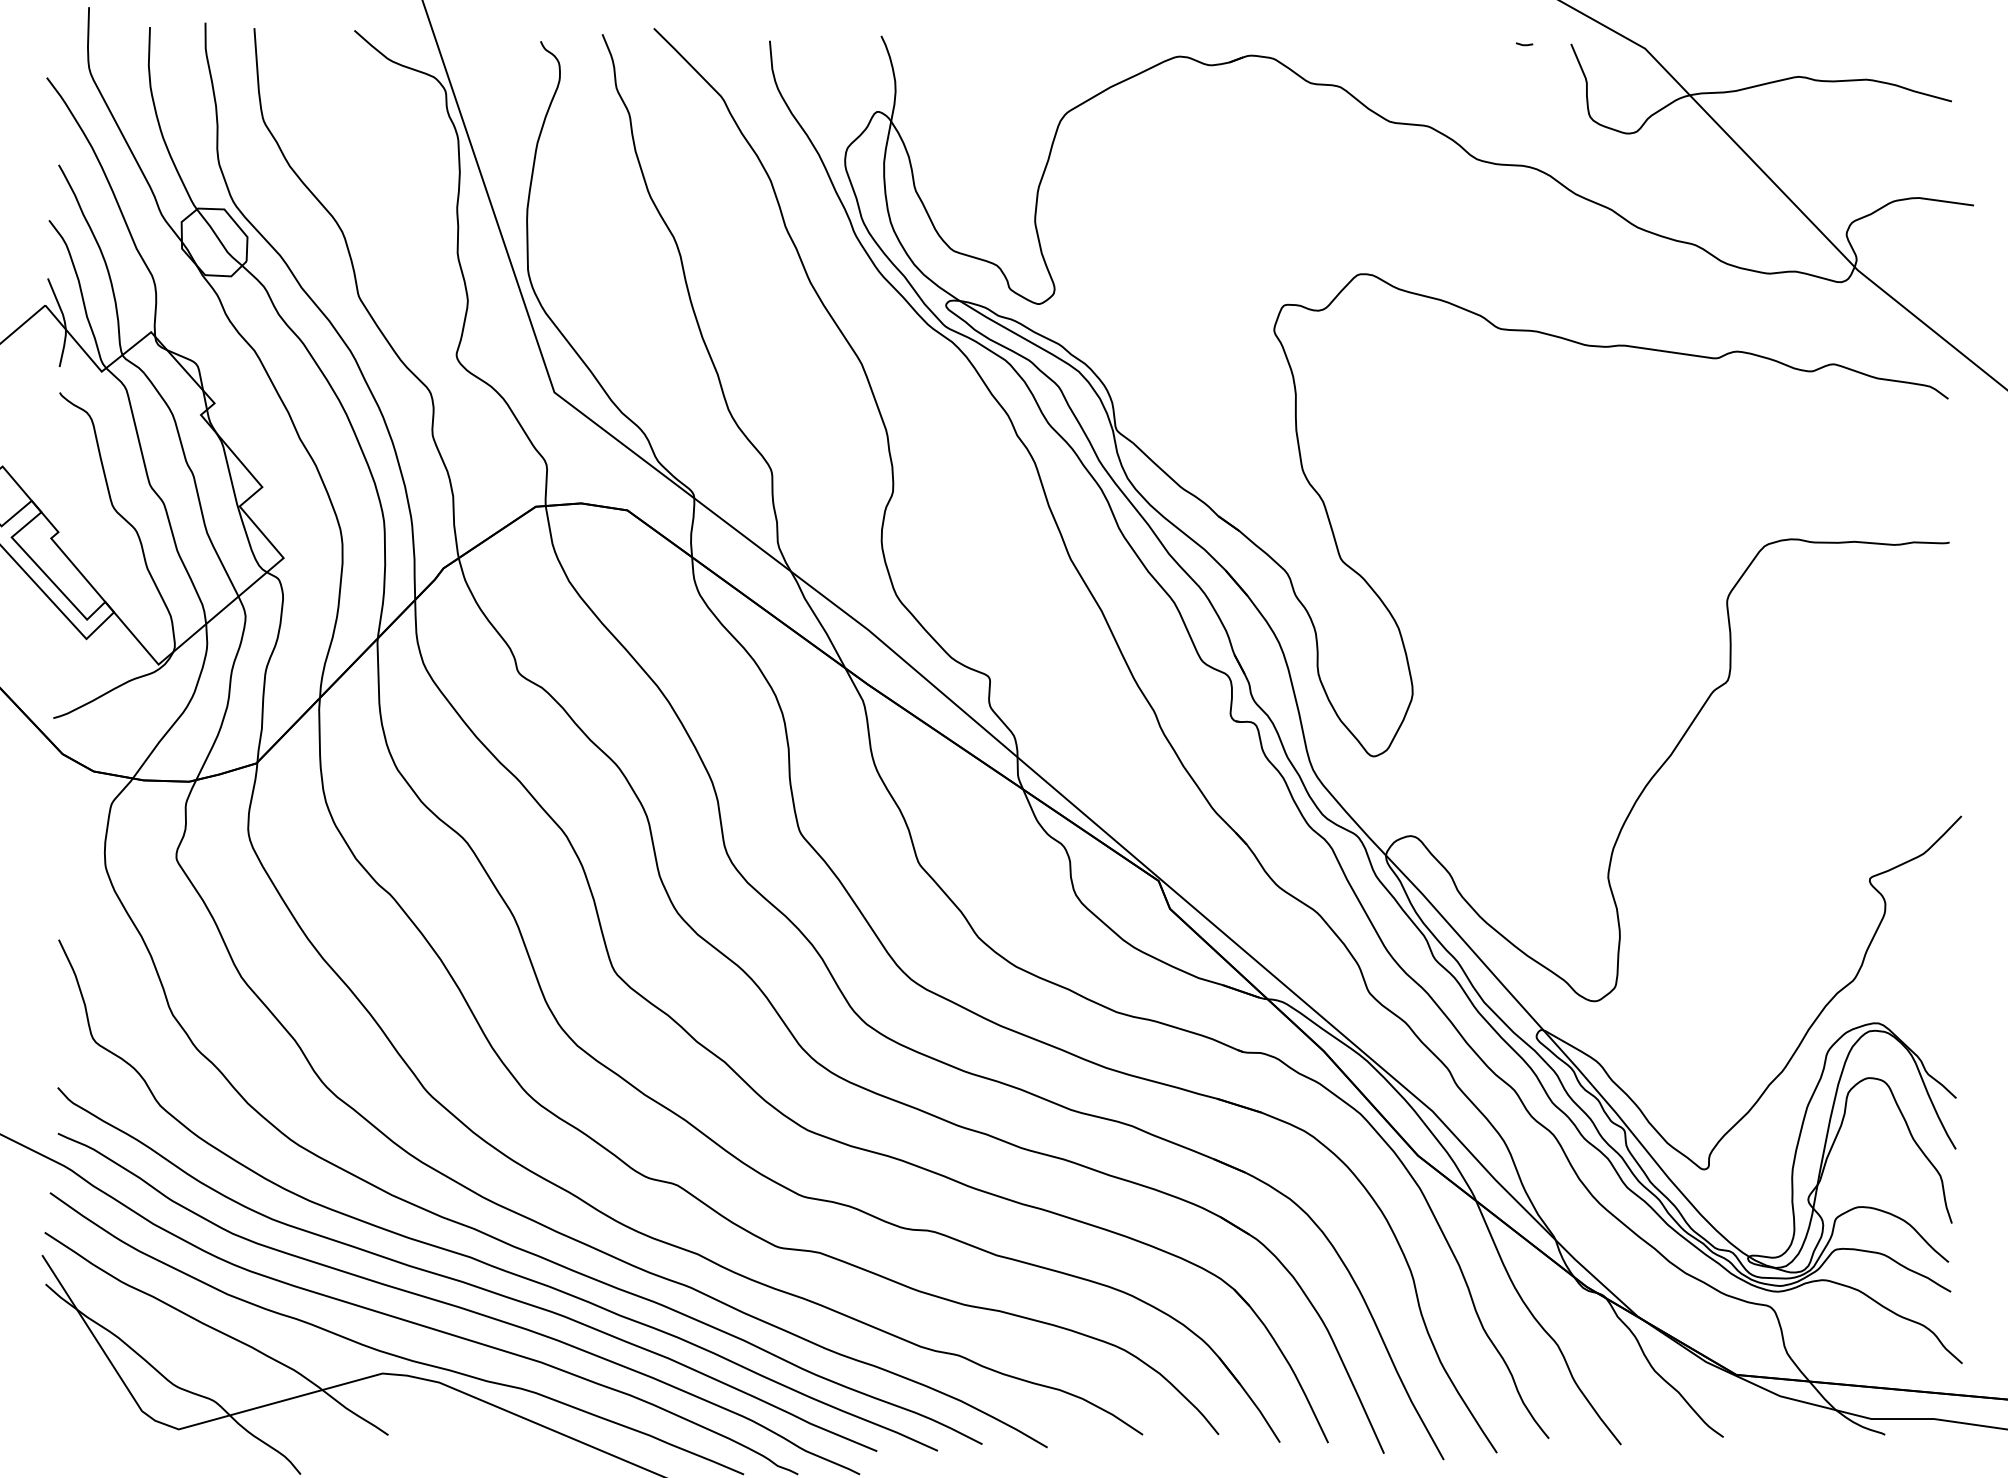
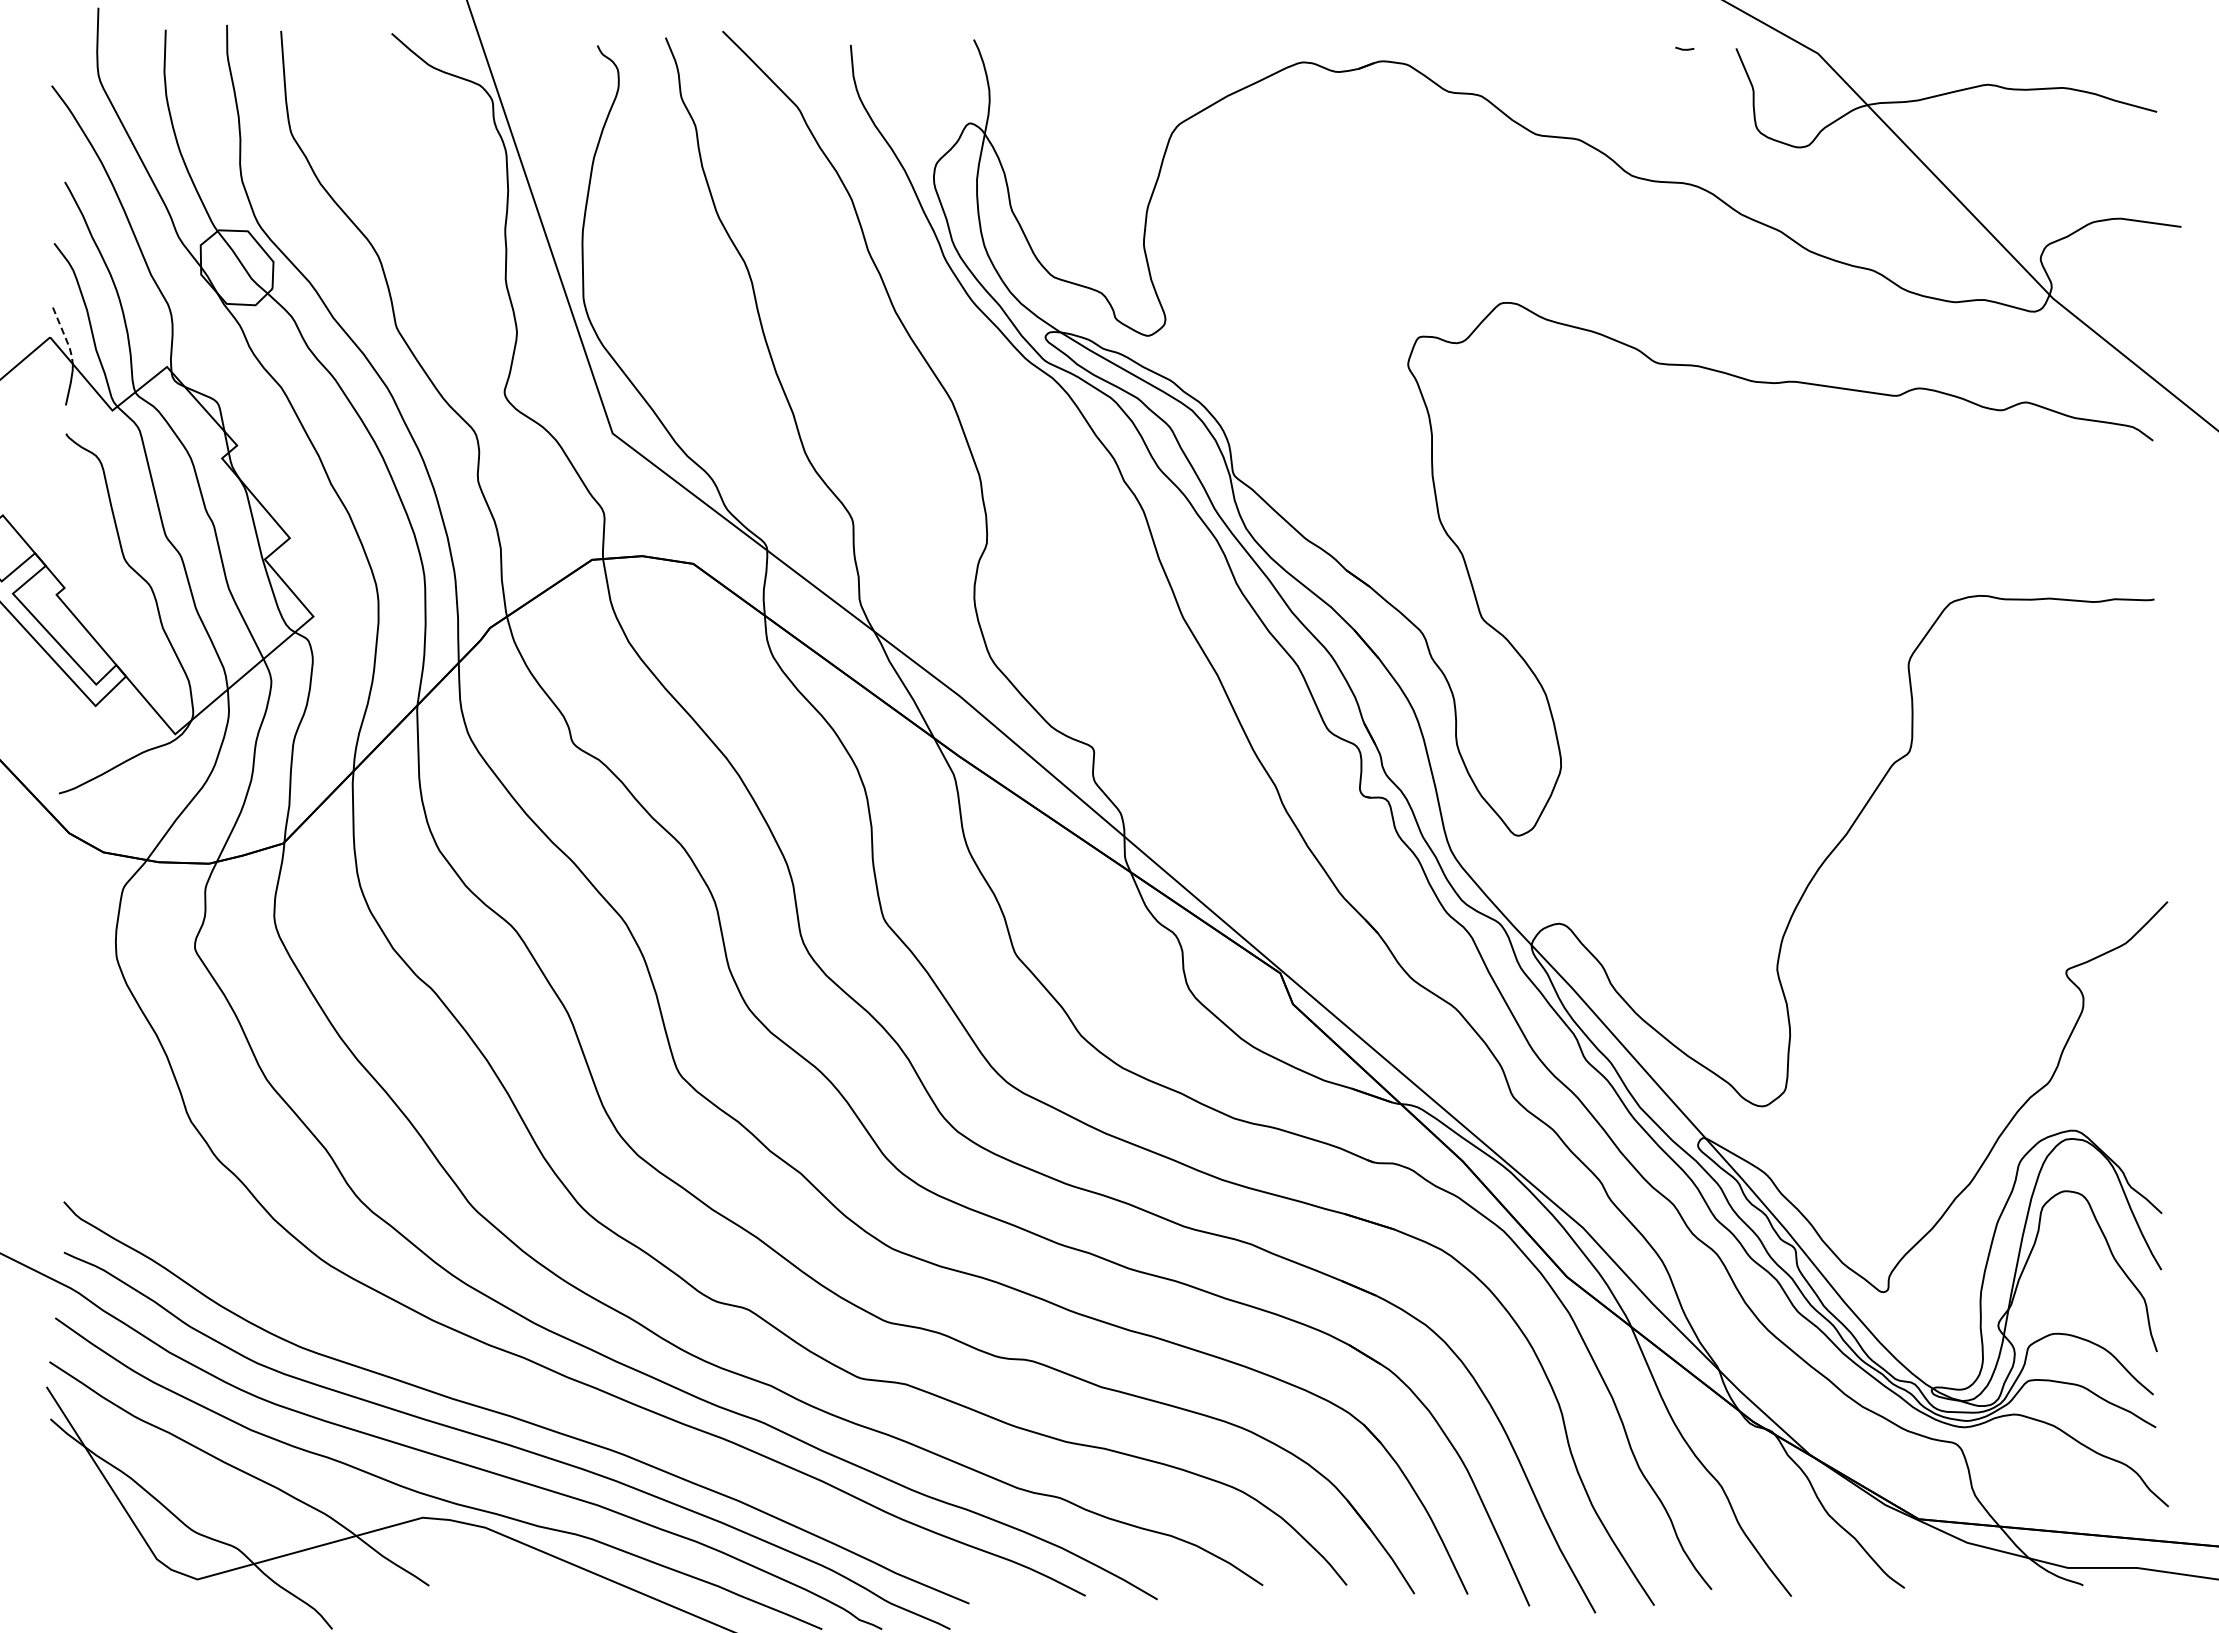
line: (59, 304) -> (65, 336), solid -> dashed
curve: (473, 1257) -> (523, 1389), removed

